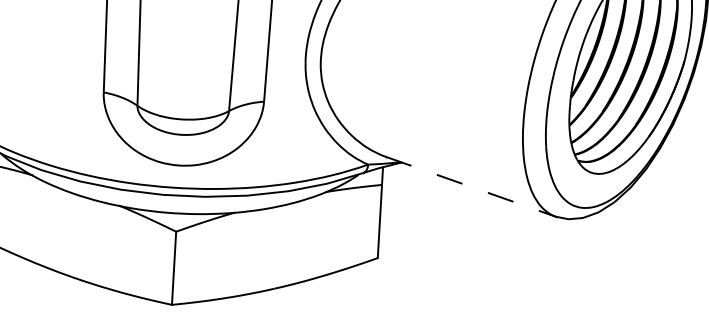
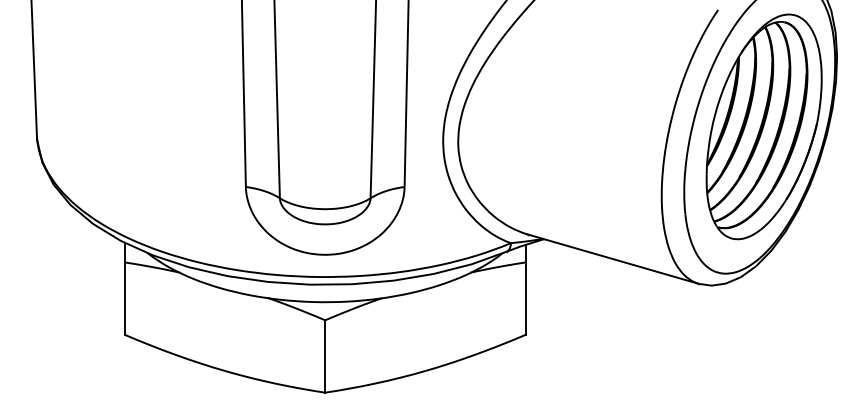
line: (470, 187) -> (613, 259), dashed -> solid

